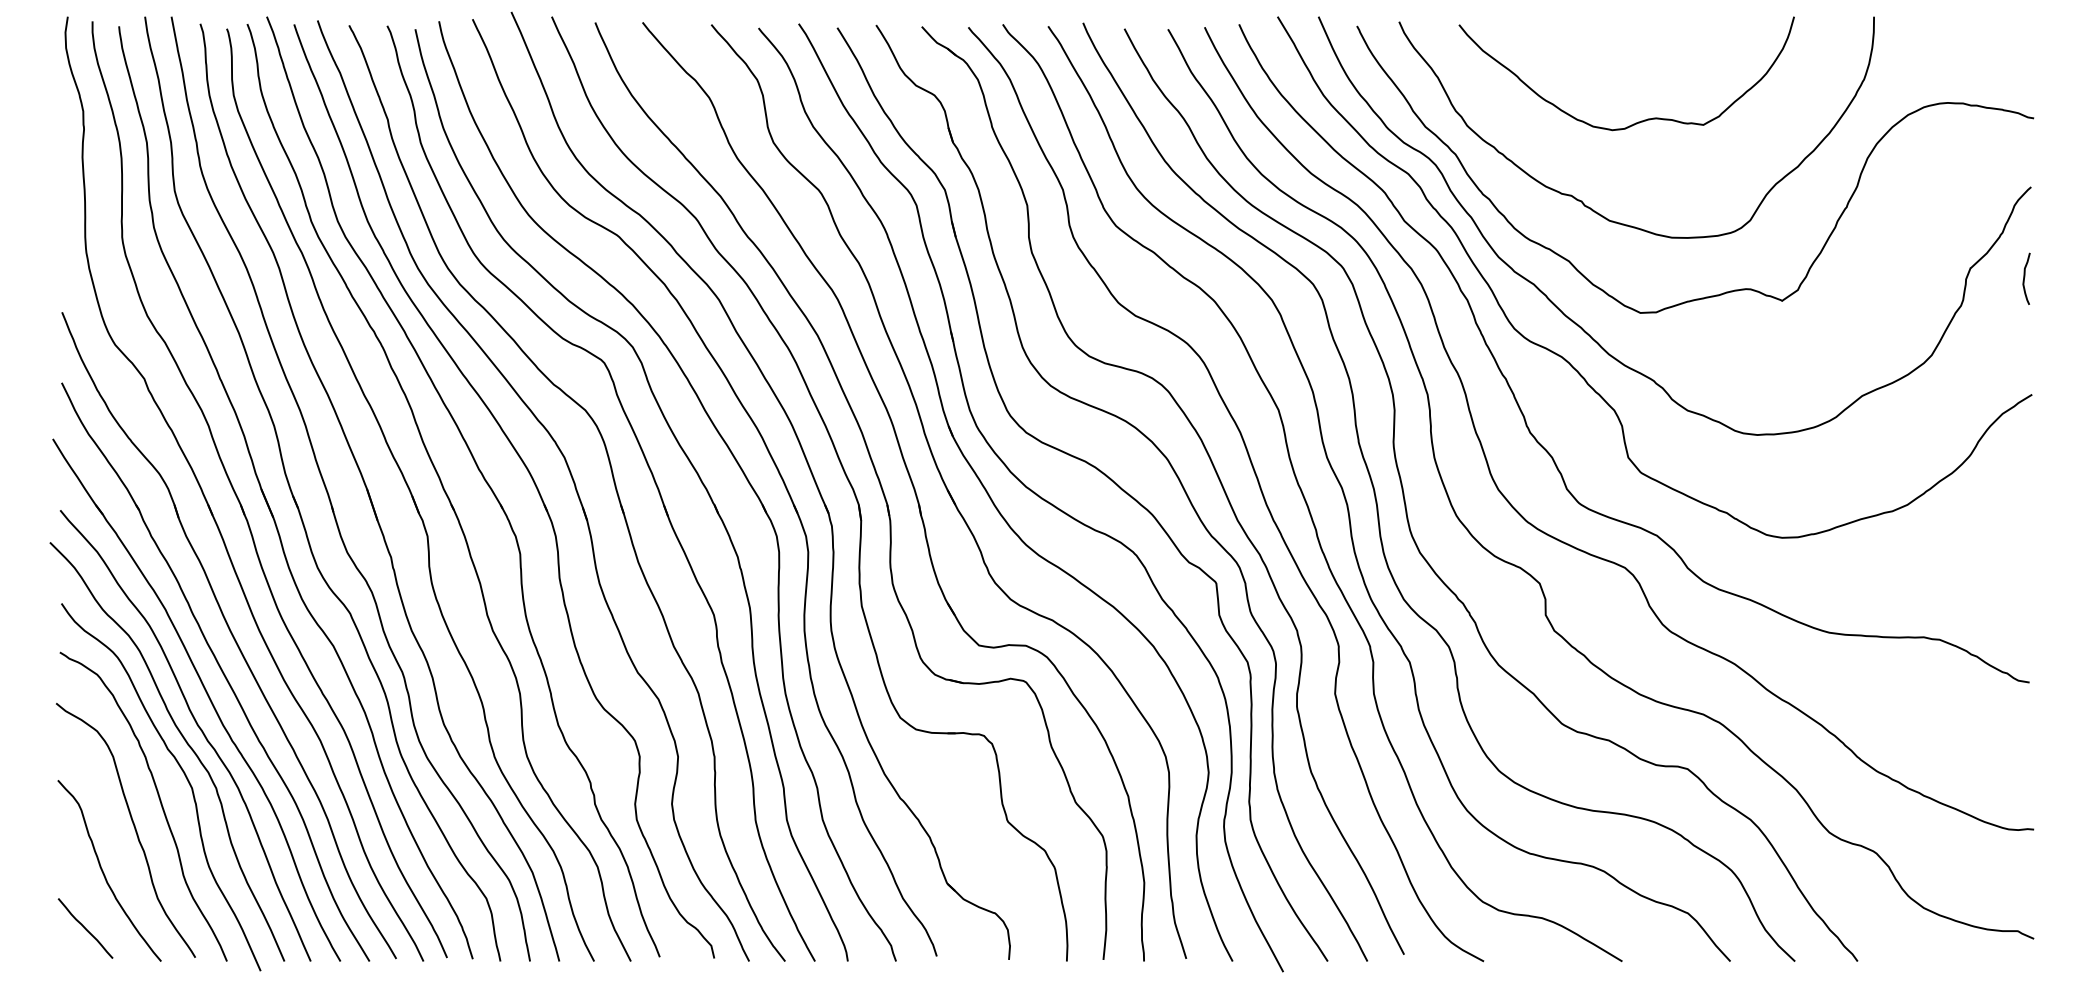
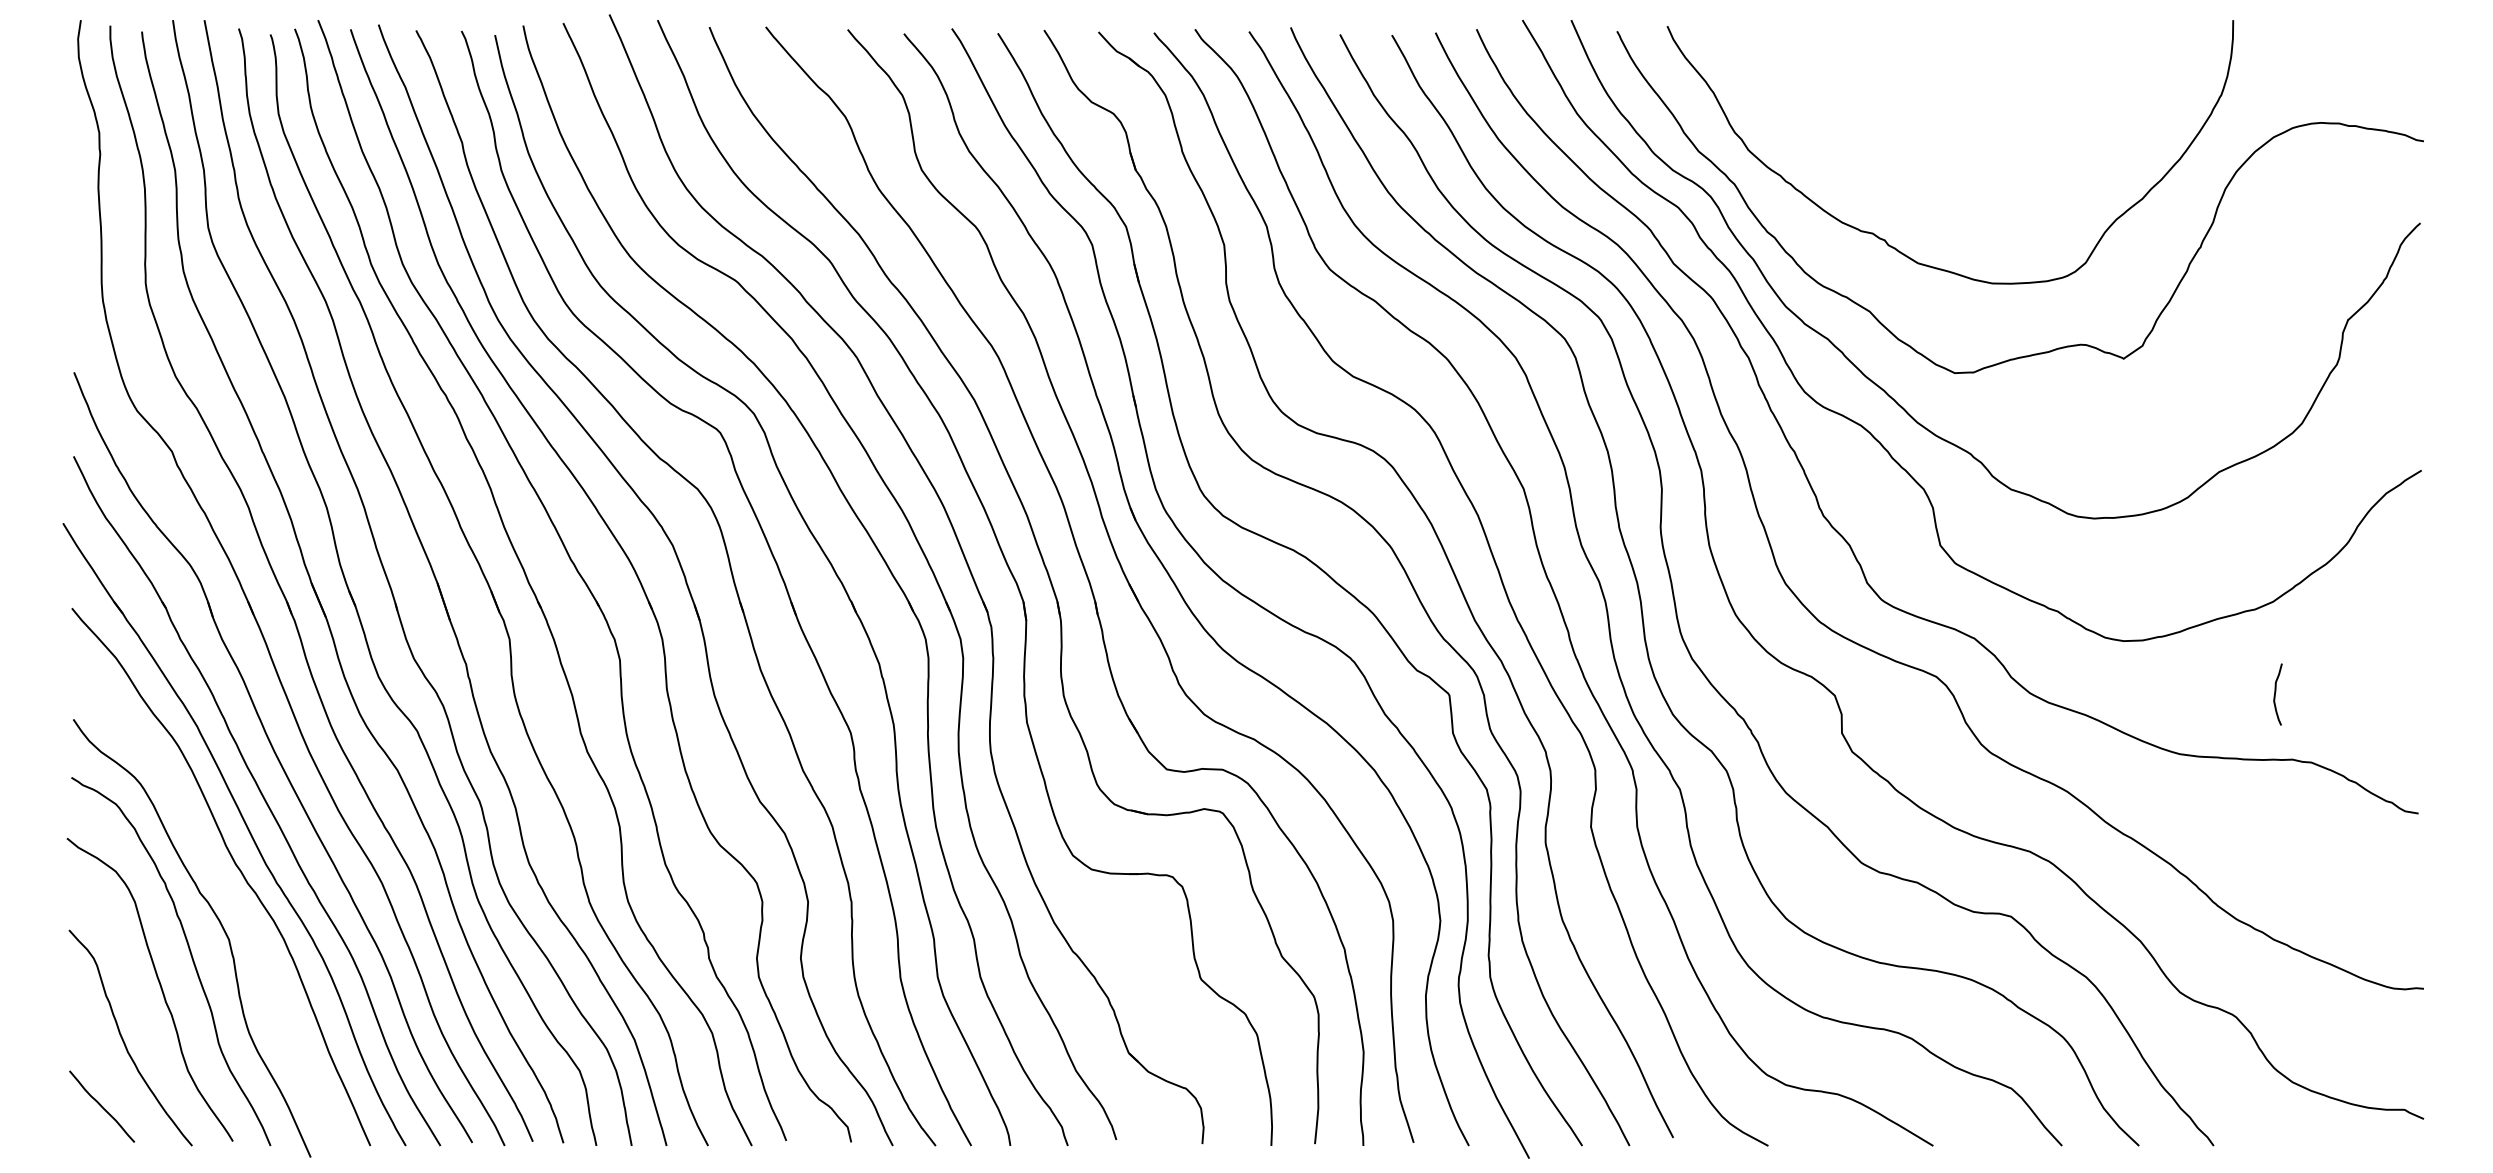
curve: (1642, 120) -> (1957, 143), removed
curve: (2024, 278) -> (2275, 694), moved
curve: (184, 741) -> (220, 883), removed

